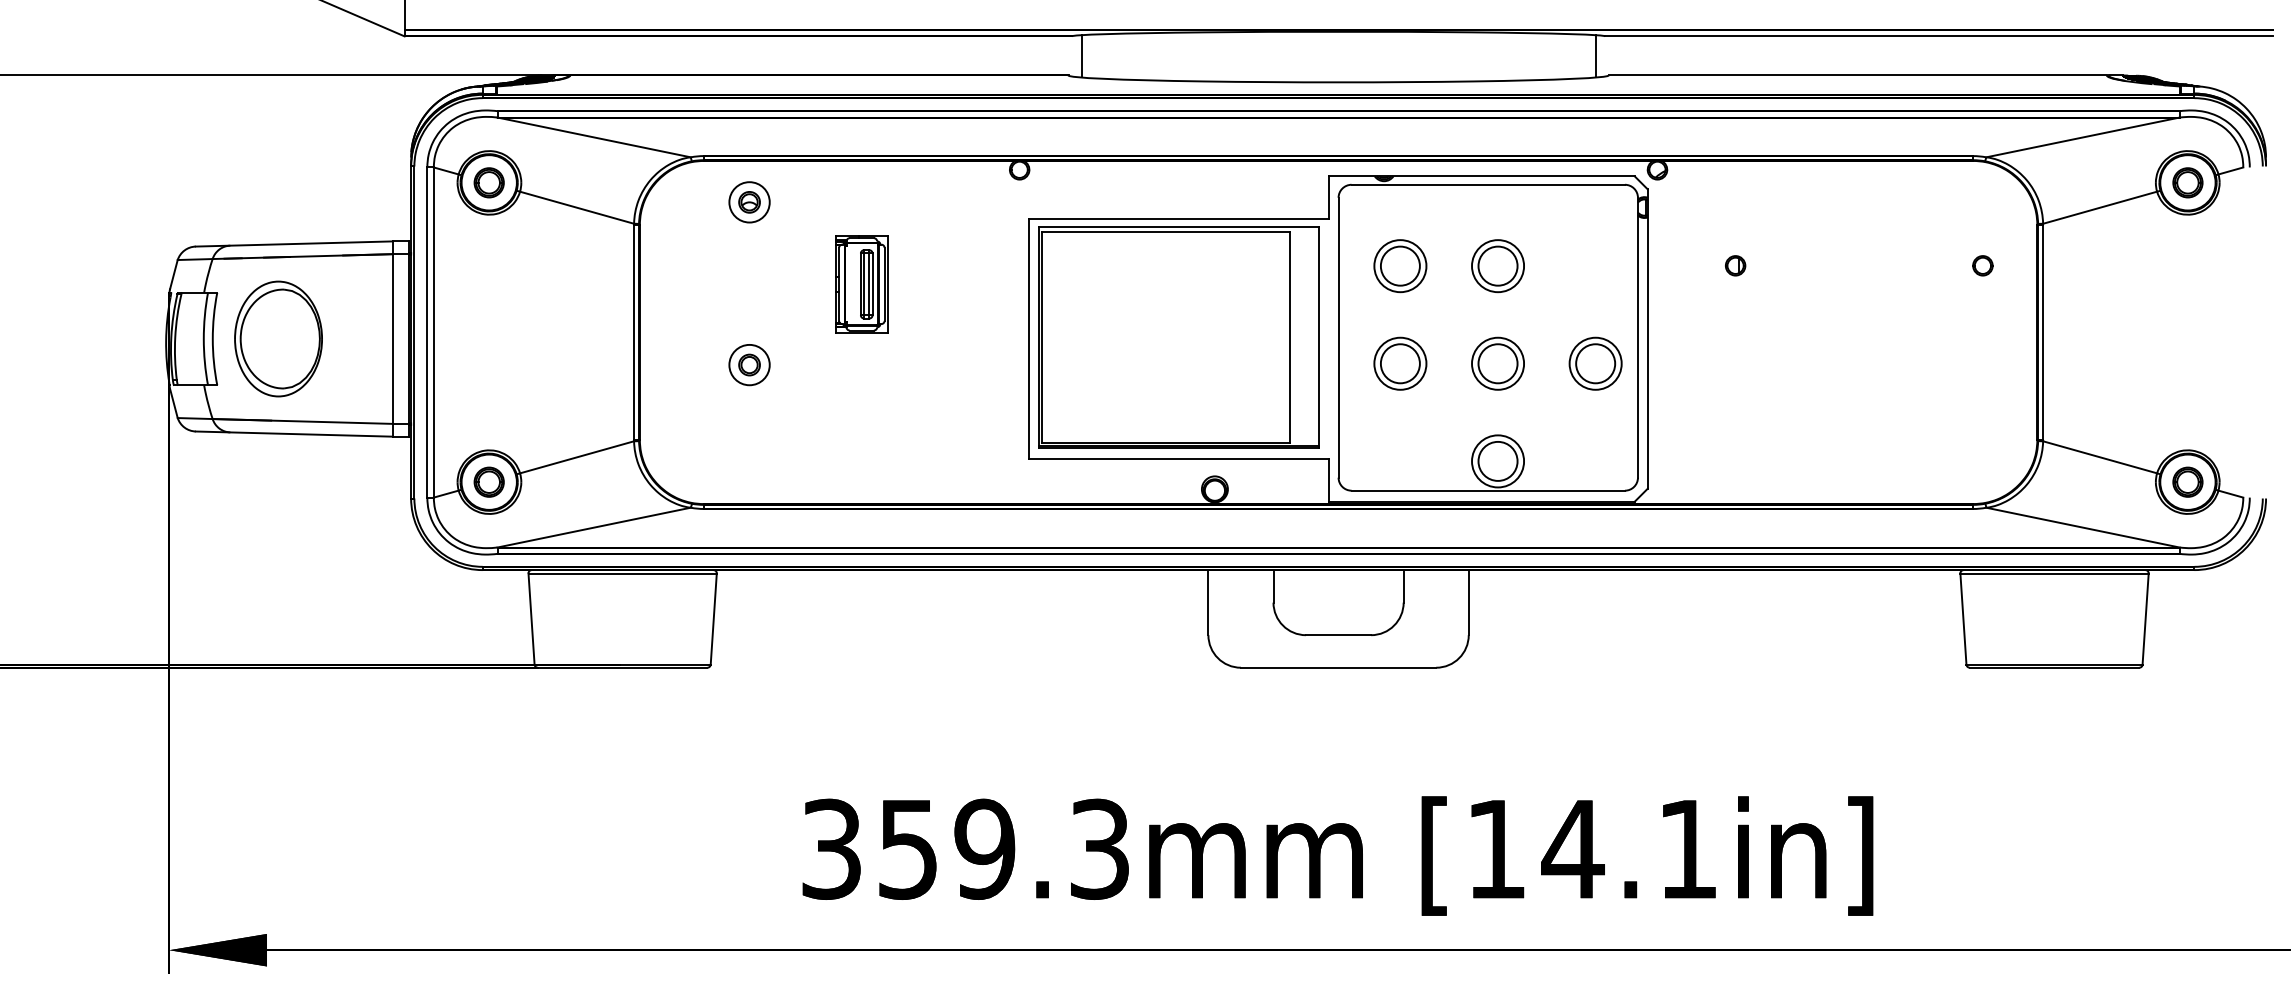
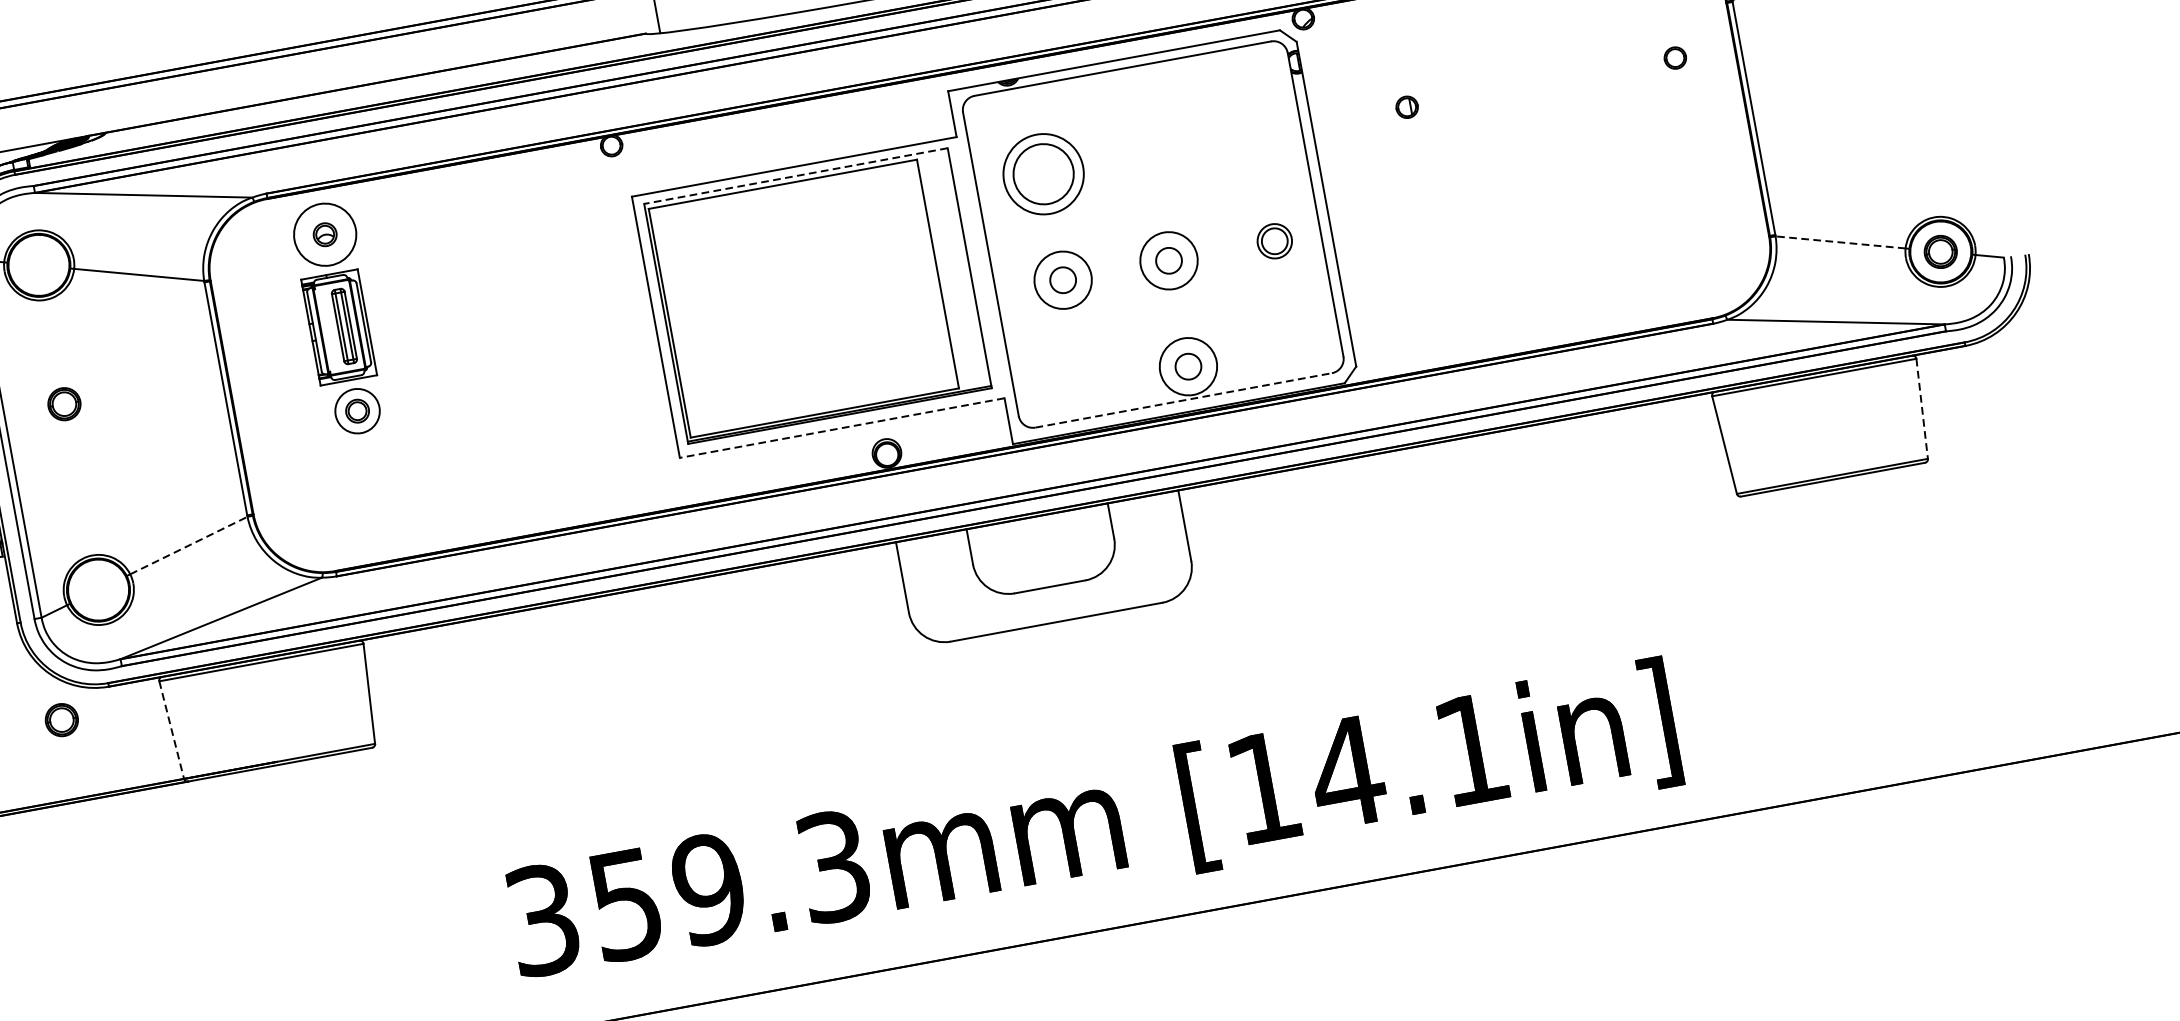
part: (488, 182) -> (63, 403), moved
circle: (749, 202) -> (325, 234), size x1.4
line: (1179, 227) -> (796, 176), solid -> dashed
part: (1400, 266) -> (1043, 174), size x1.4
part: (1497, 266) -> (1149, 155), removed
part: (861, 284) -> (338, 327), moved
circle: (1399, 363) -> (1062, 280), size x0.6
circle: (1497, 363) -> (1168, 260), size x0.6
part: (1595, 363) -> (1274, 241), size x0.6
line: (577, 457) -> (189, 545), solid -> dashed
line: (2099, 457) -> (1839, 242), solid -> dashed
line: (1179, 459) -> (842, 428), solid -> dashed
circle: (1497, 460) -> (1187, 365), size x0.6
part: (488, 481) -> (60, 719), moved
line: (1488, 490) -> (1183, 400), solid -> dashed
line: (531, 619) -> (171, 730), solid -> dashed
line: (2145, 619) -> (1922, 409), solid -> dashed

